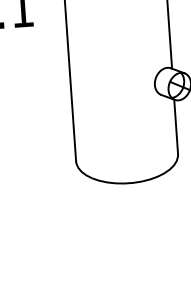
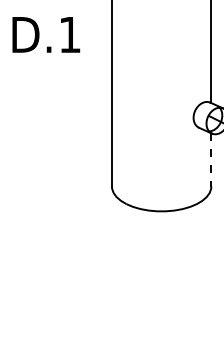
line: (176, 126) -> (211, 159), solid -> dashed

